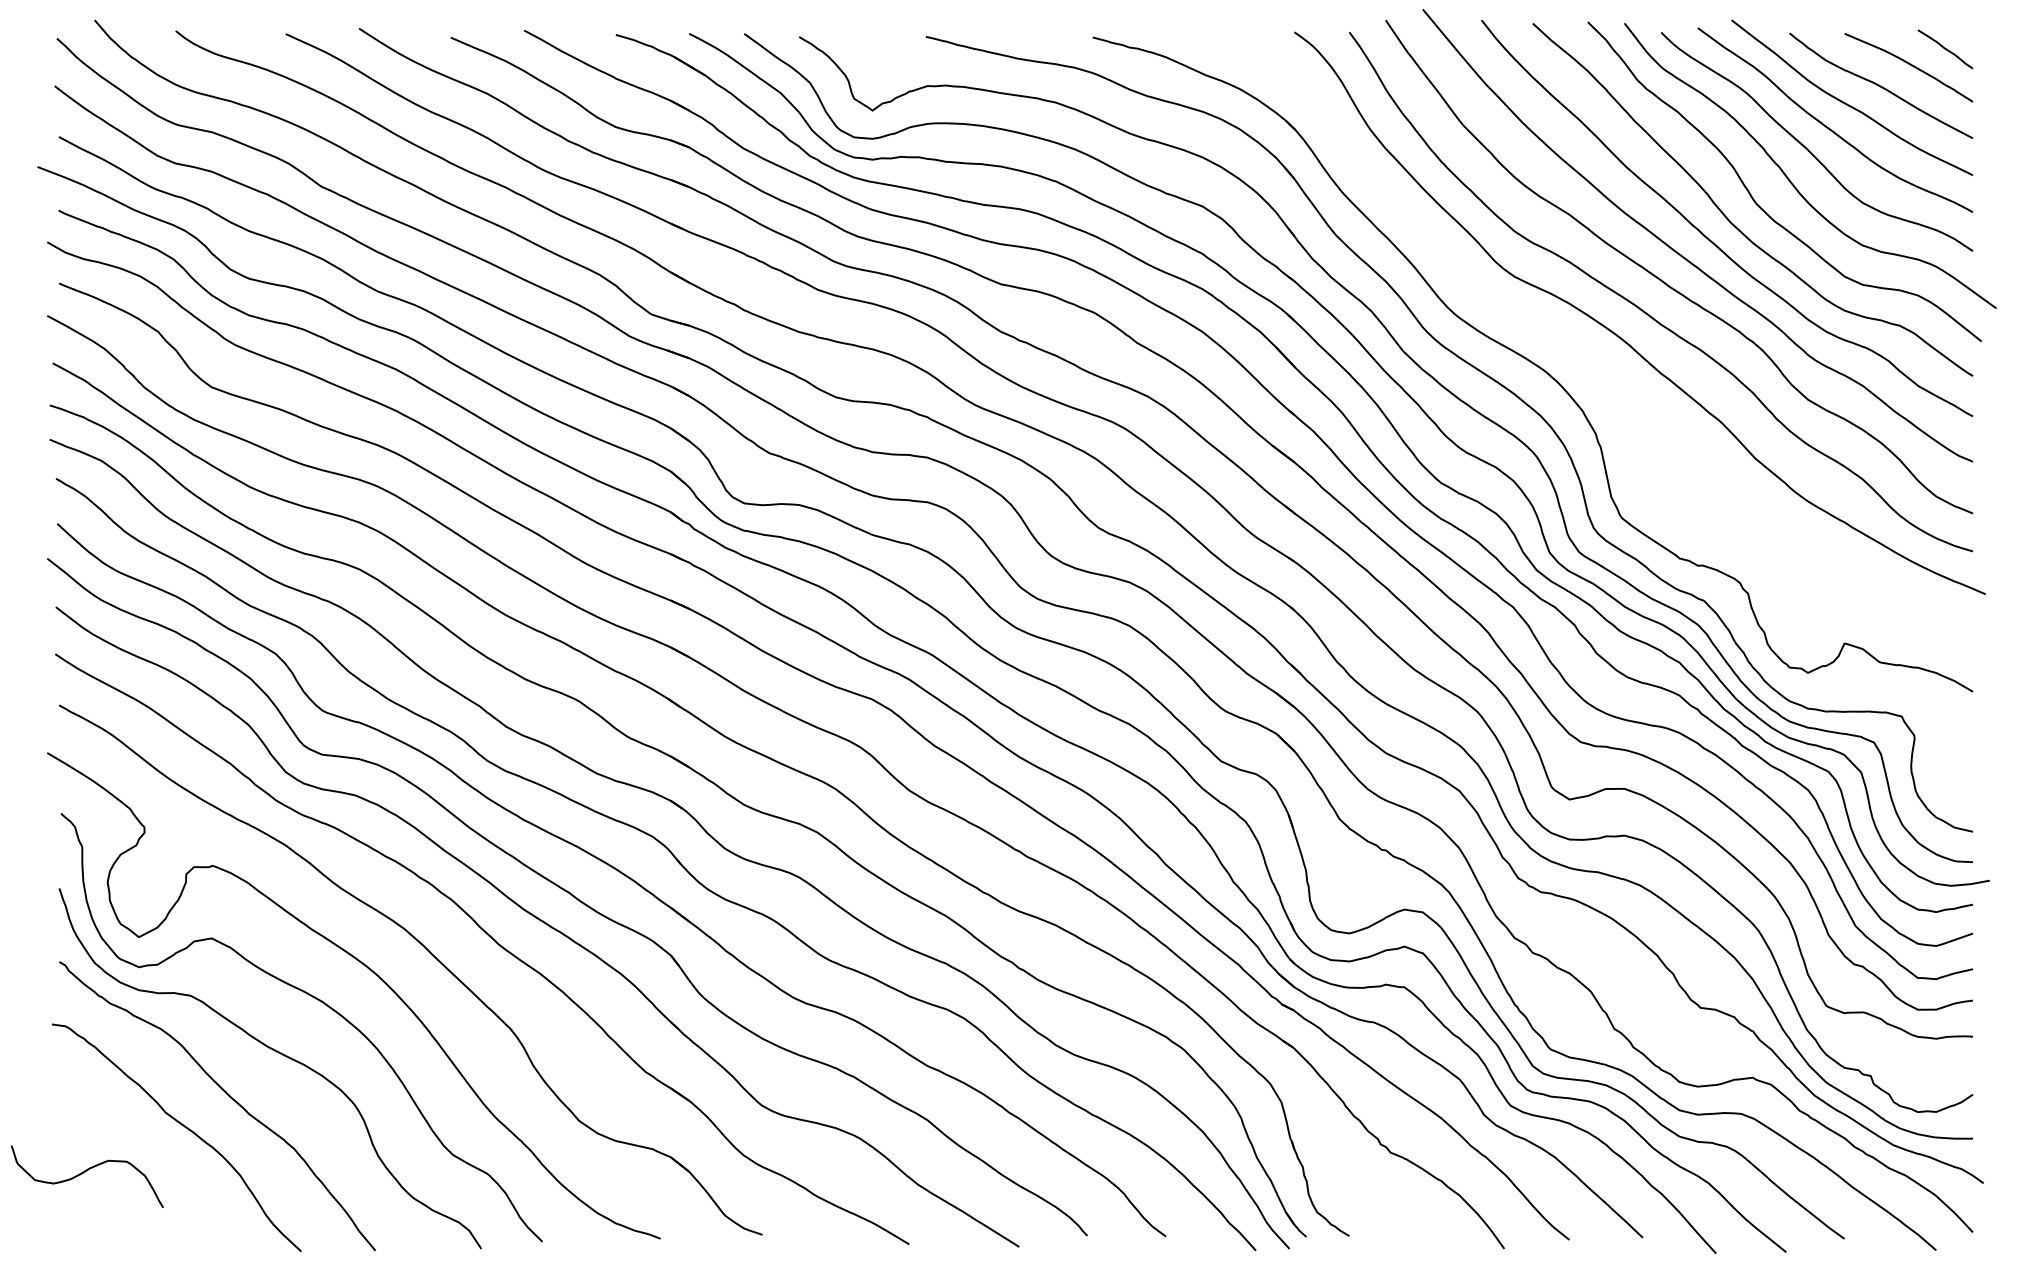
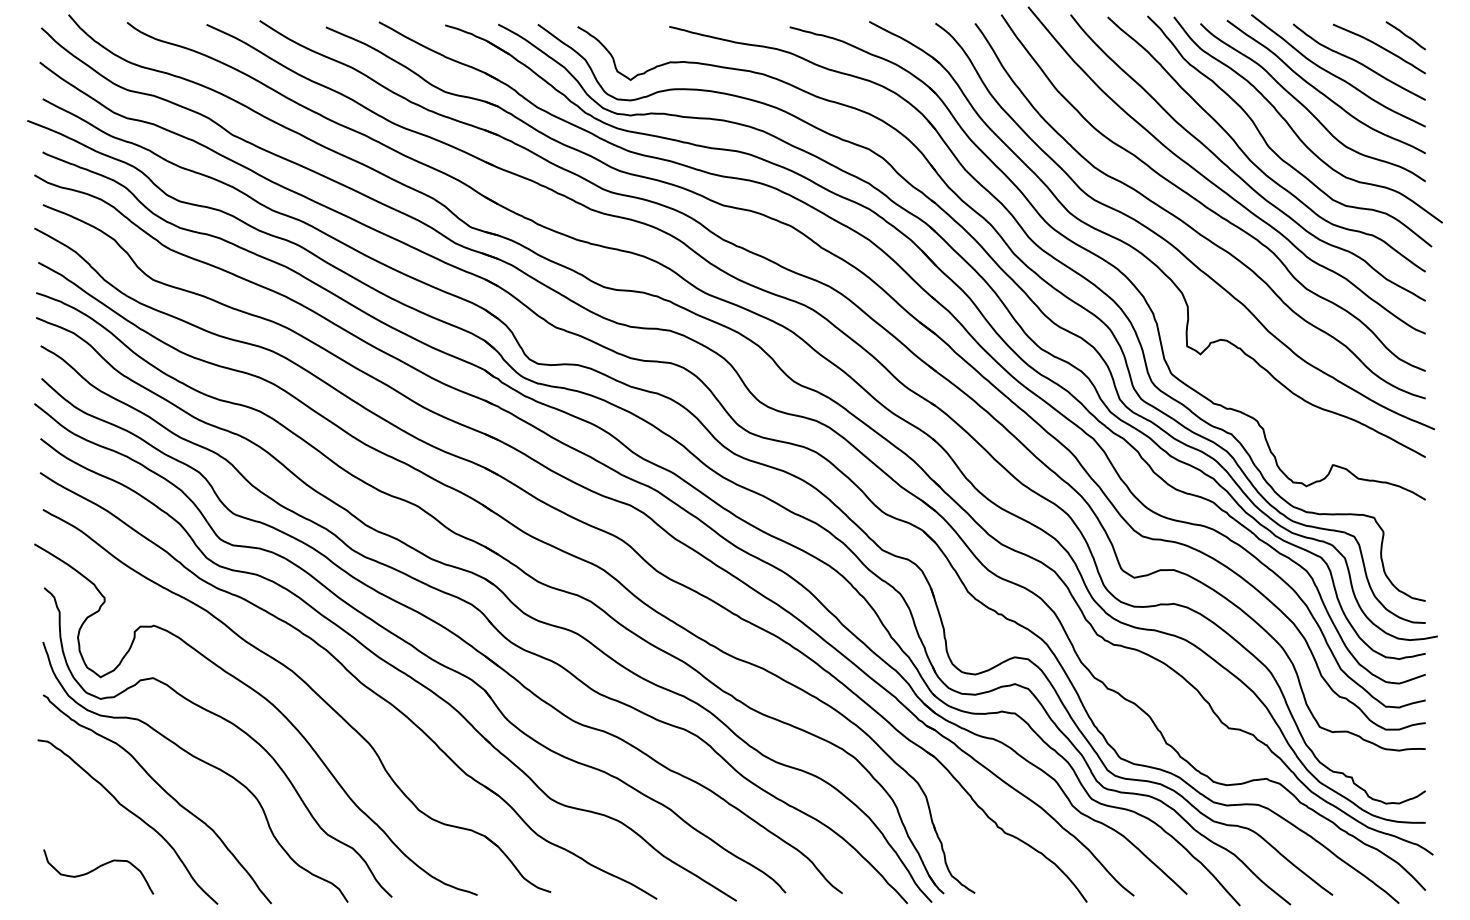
part: (1575, 346) -> (1138, 250), added
curve: (85, 1172) -> (97, 868), moved

